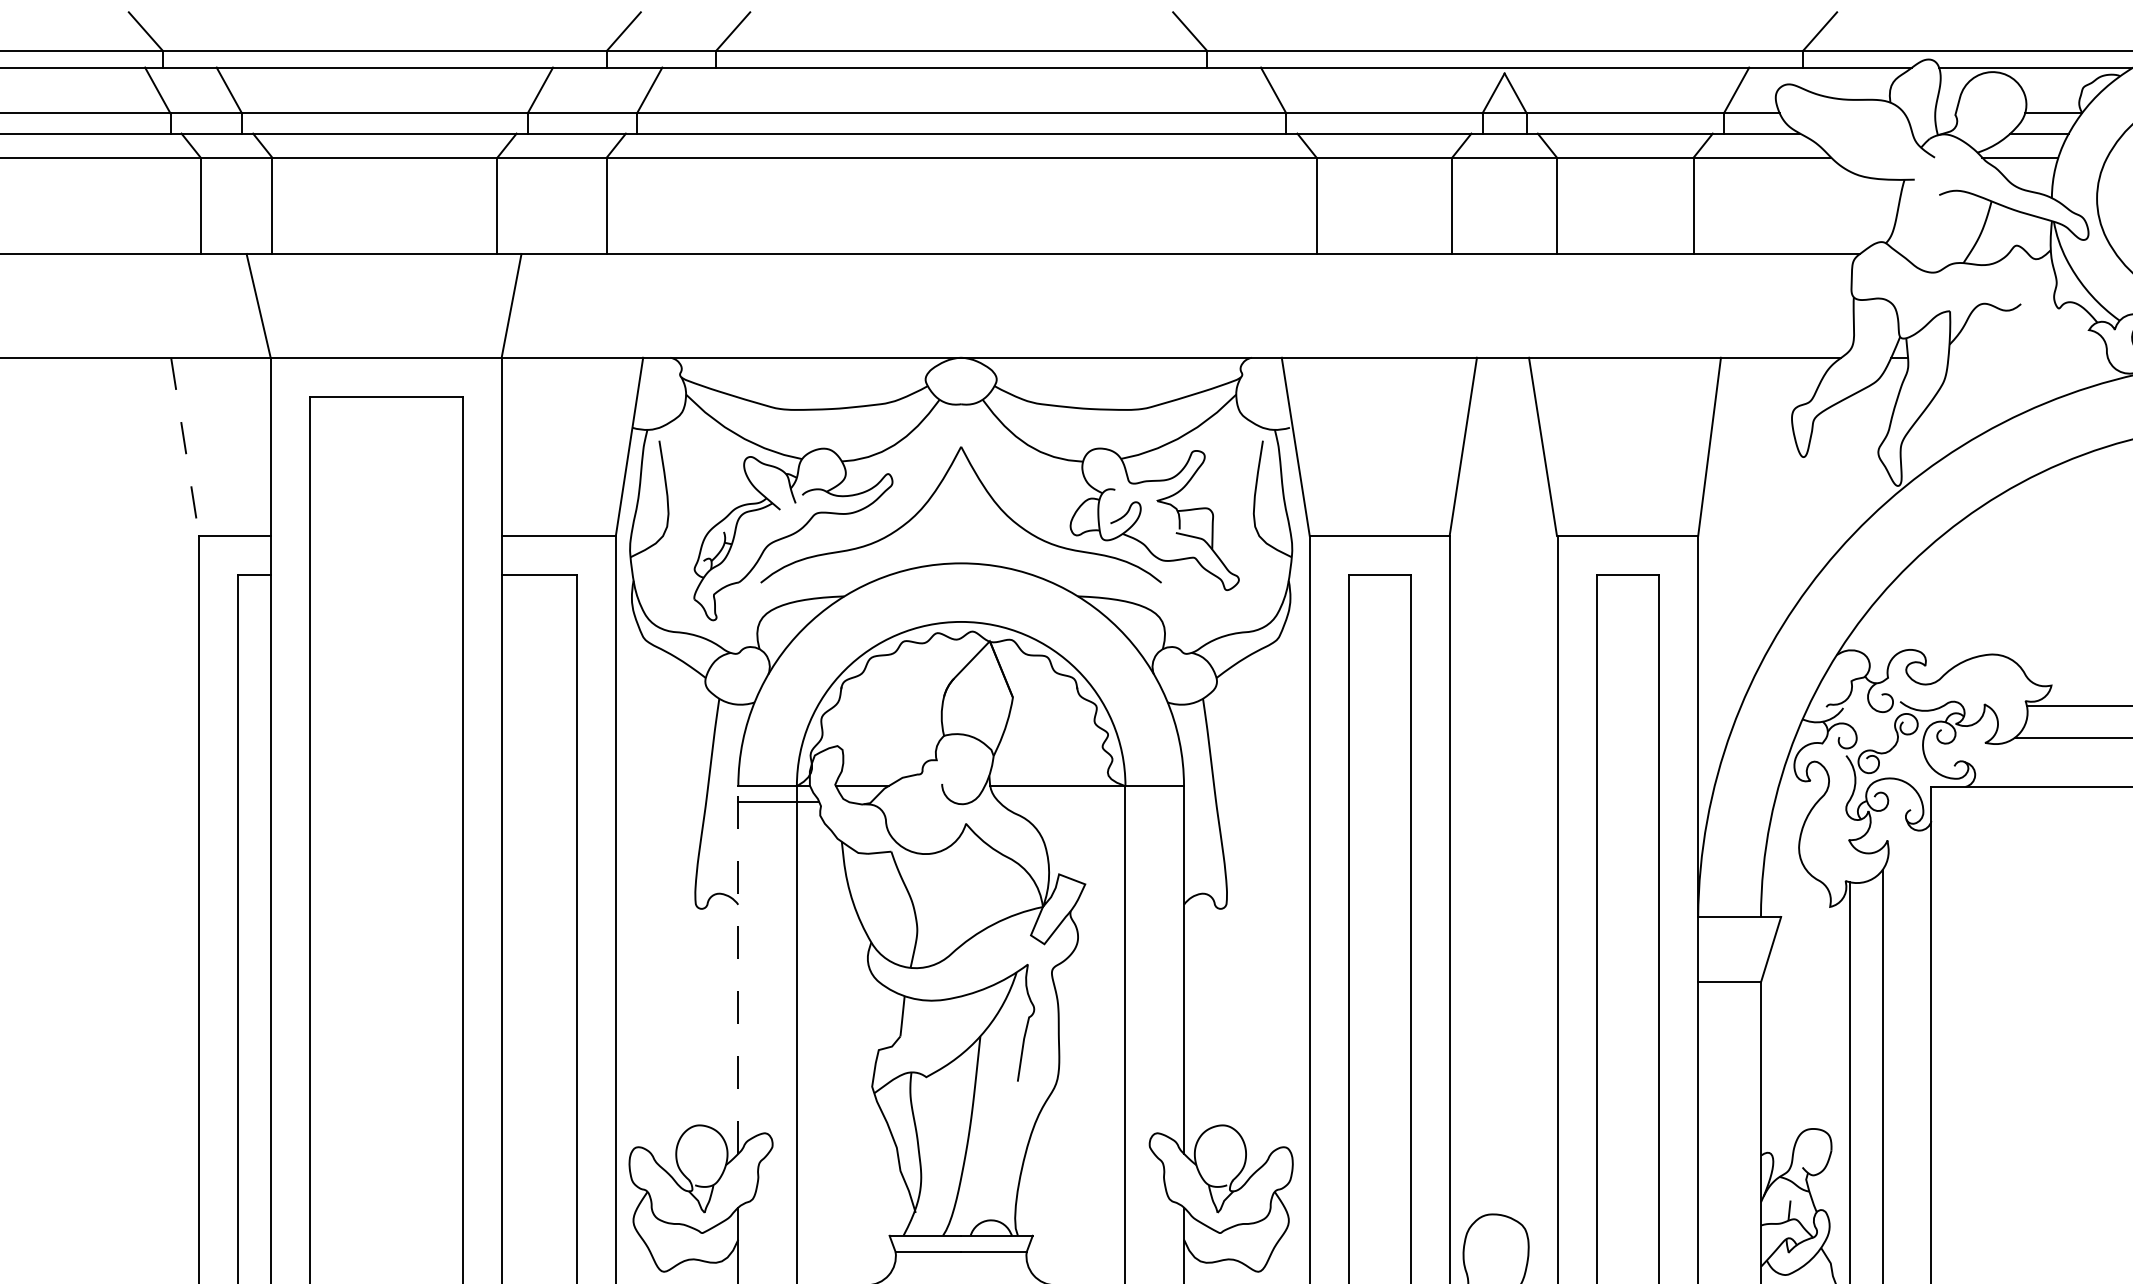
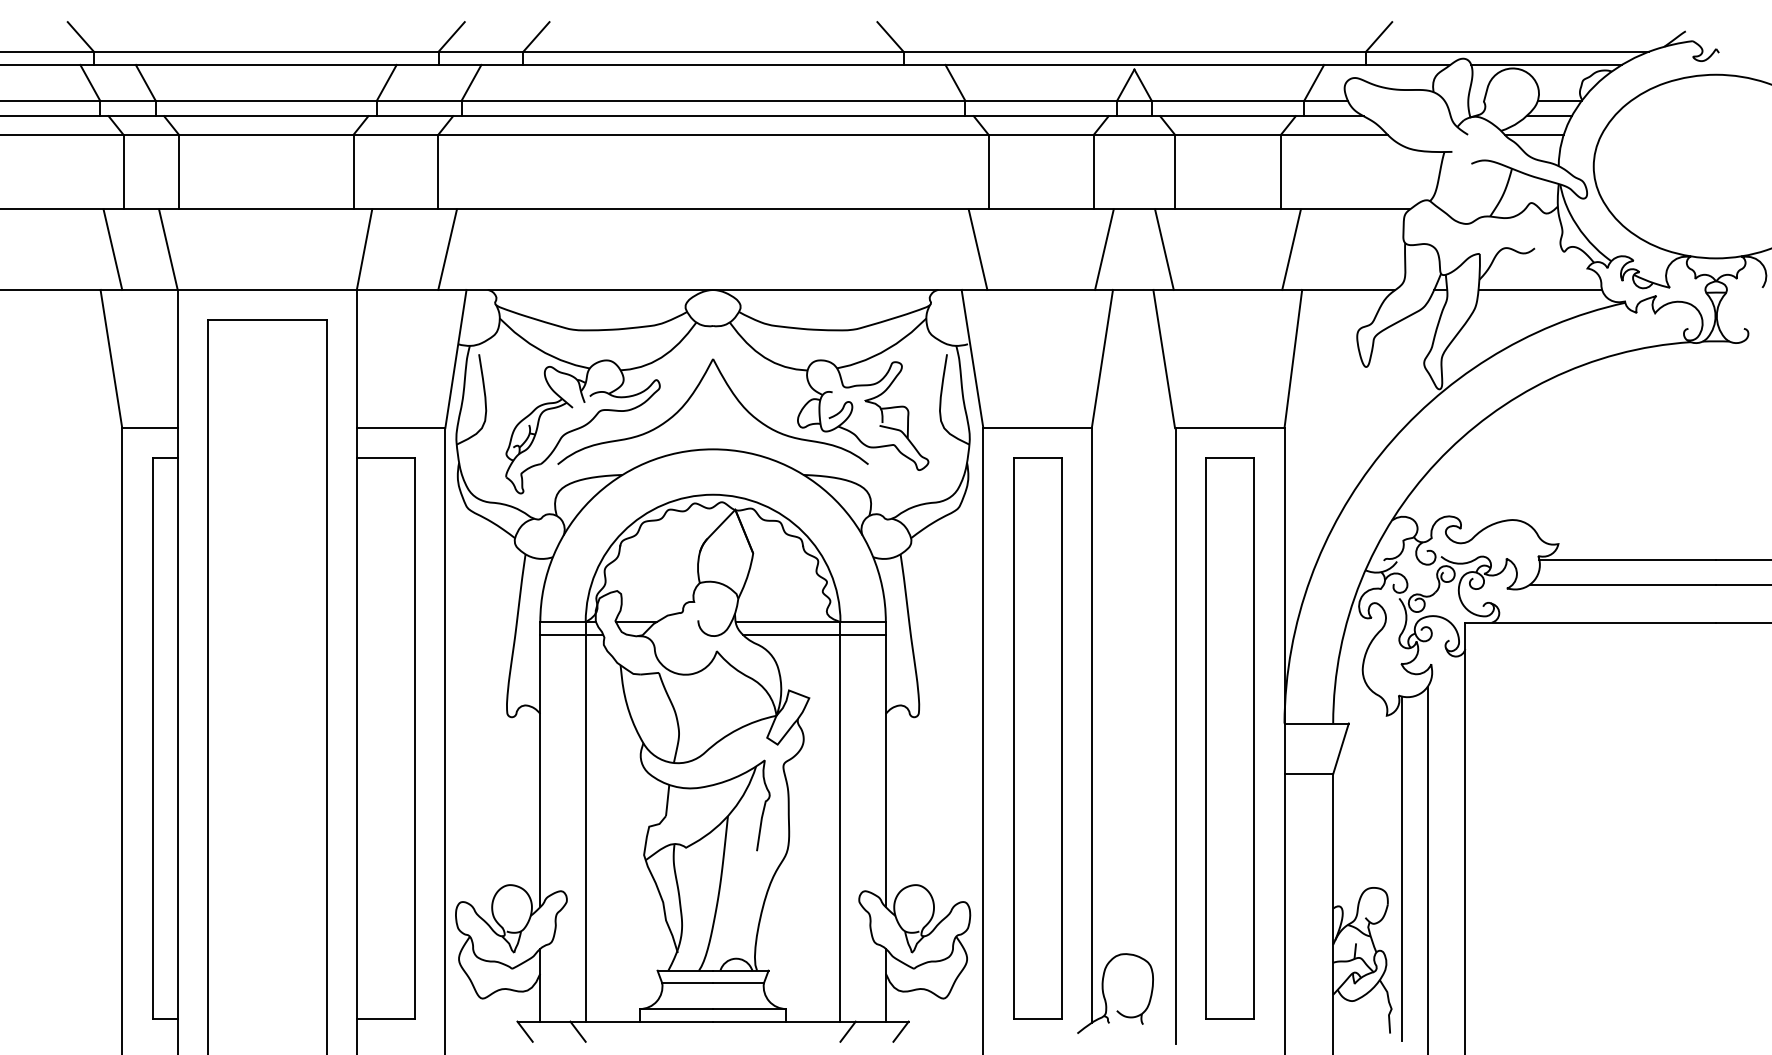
line: (186, 305) -> (112, 249), added
line: (618, 305) -> (447, 249), added
line: (1302, 305) -> (977, 249), added
line: (1466, 305) -> (1104, 249), added
line: (1543, 305) -> (1164, 249), added
line: (1707, 305) -> (1291, 249), added
line: (2028, 357) -> (1540, 289), added
line: (185, 447) -> (111, 359), dashed -> solid
line: (1090, 802) -> (813, 634), added
line: (738, 969) -> (540, 764), dashed -> solid

